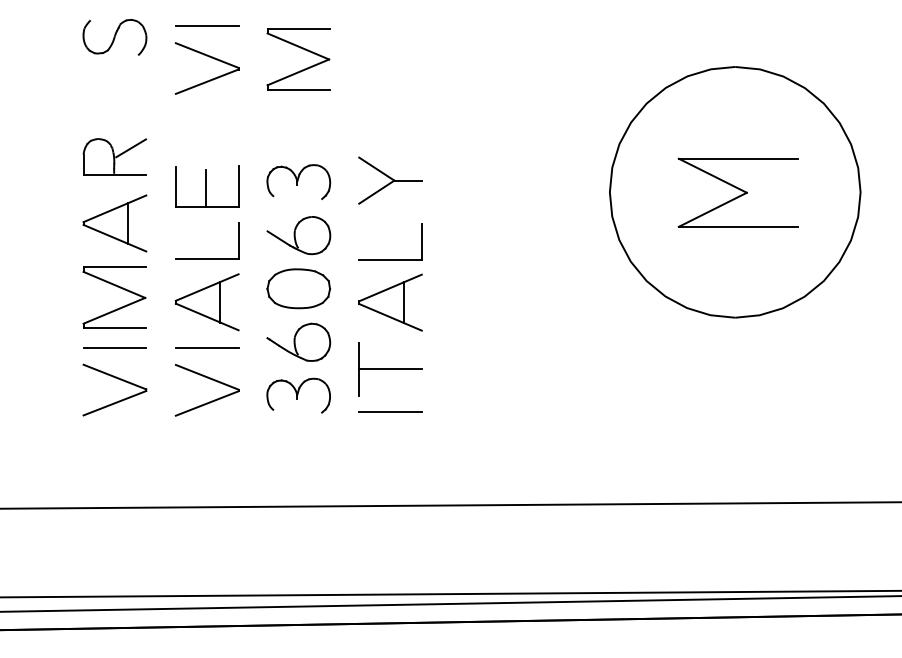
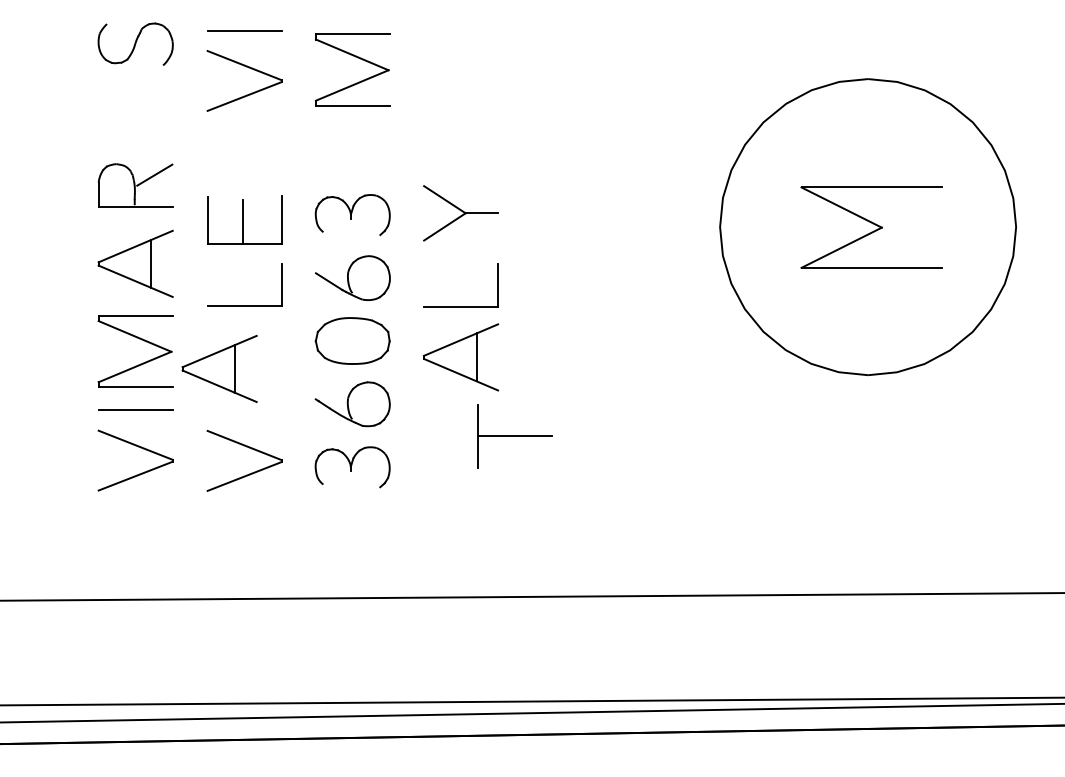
part: (207, 301) -> (219, 368), moved
line: (207, 347) -> (244, 410), removed
part: (390, 369) -> (514, 436), moved
line: (390, 411) -> (461, 486), removed

